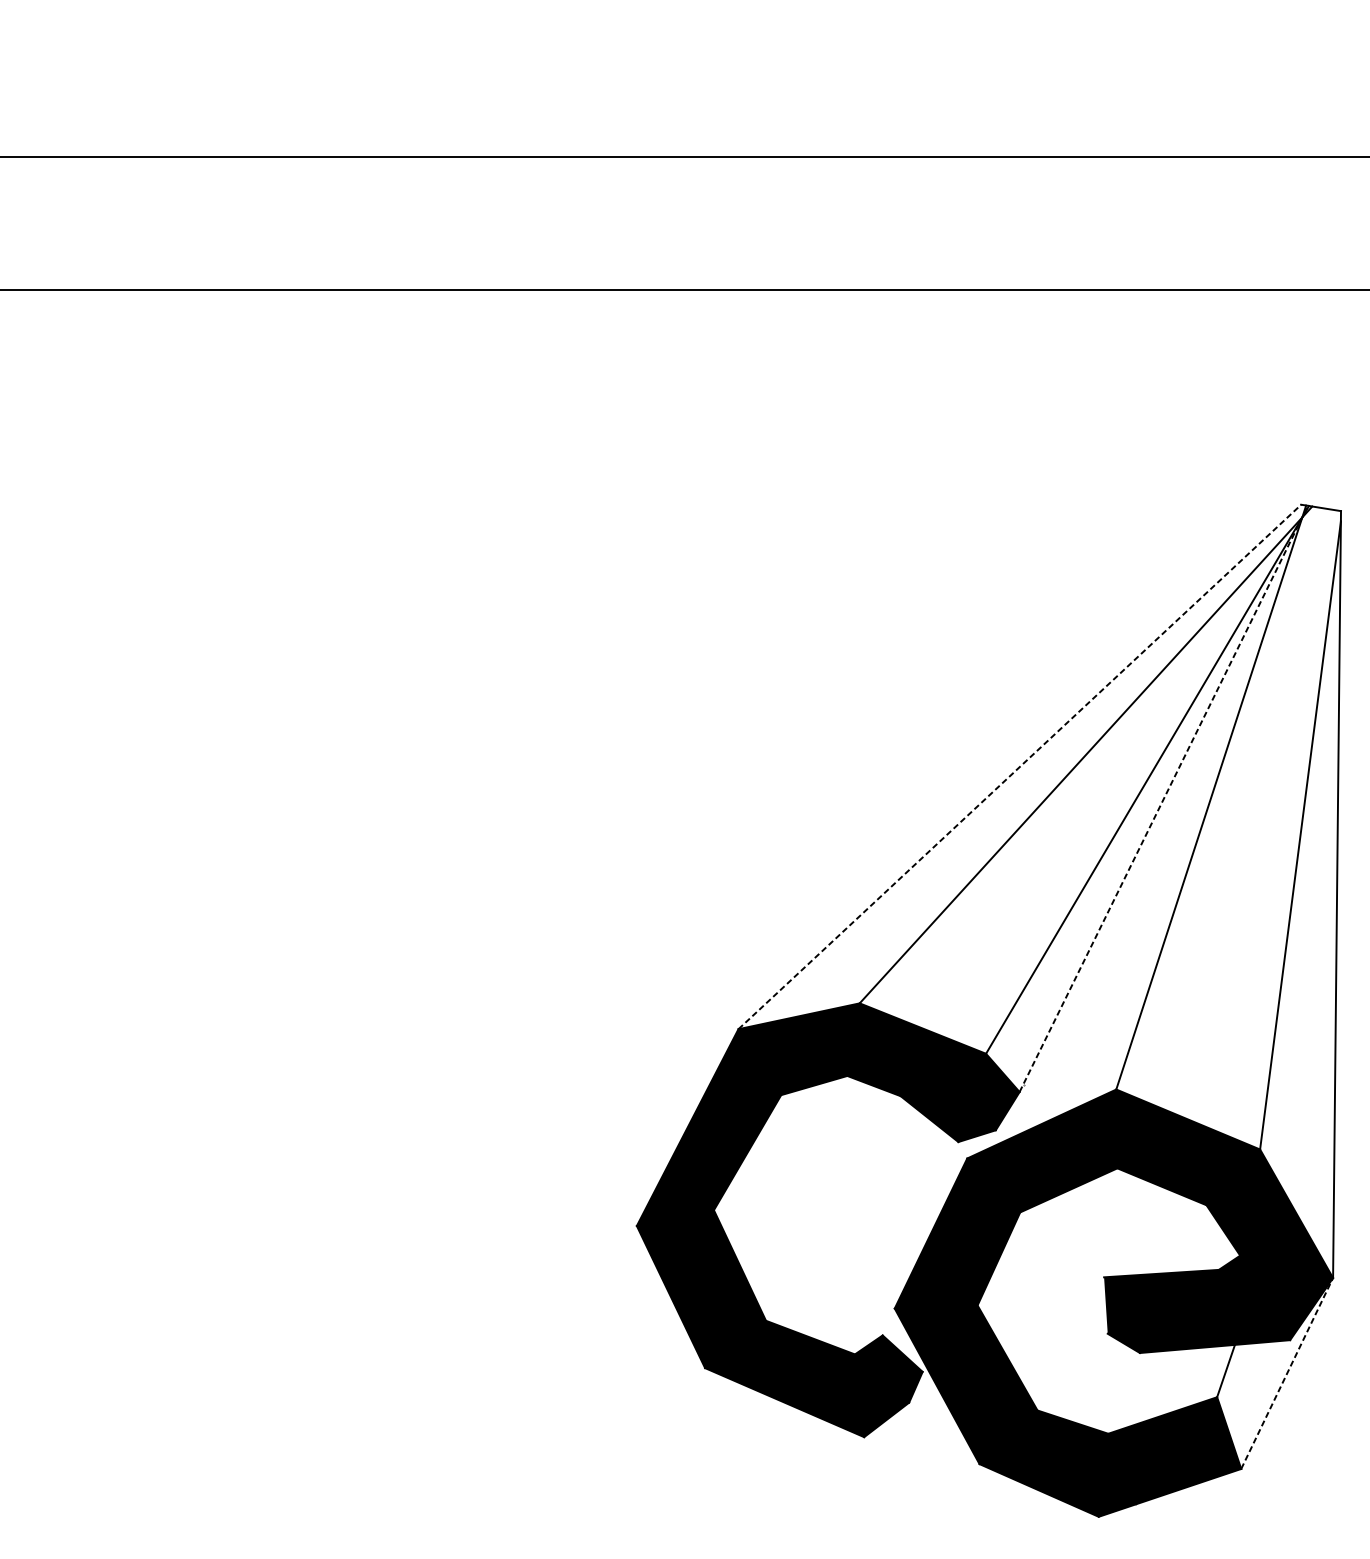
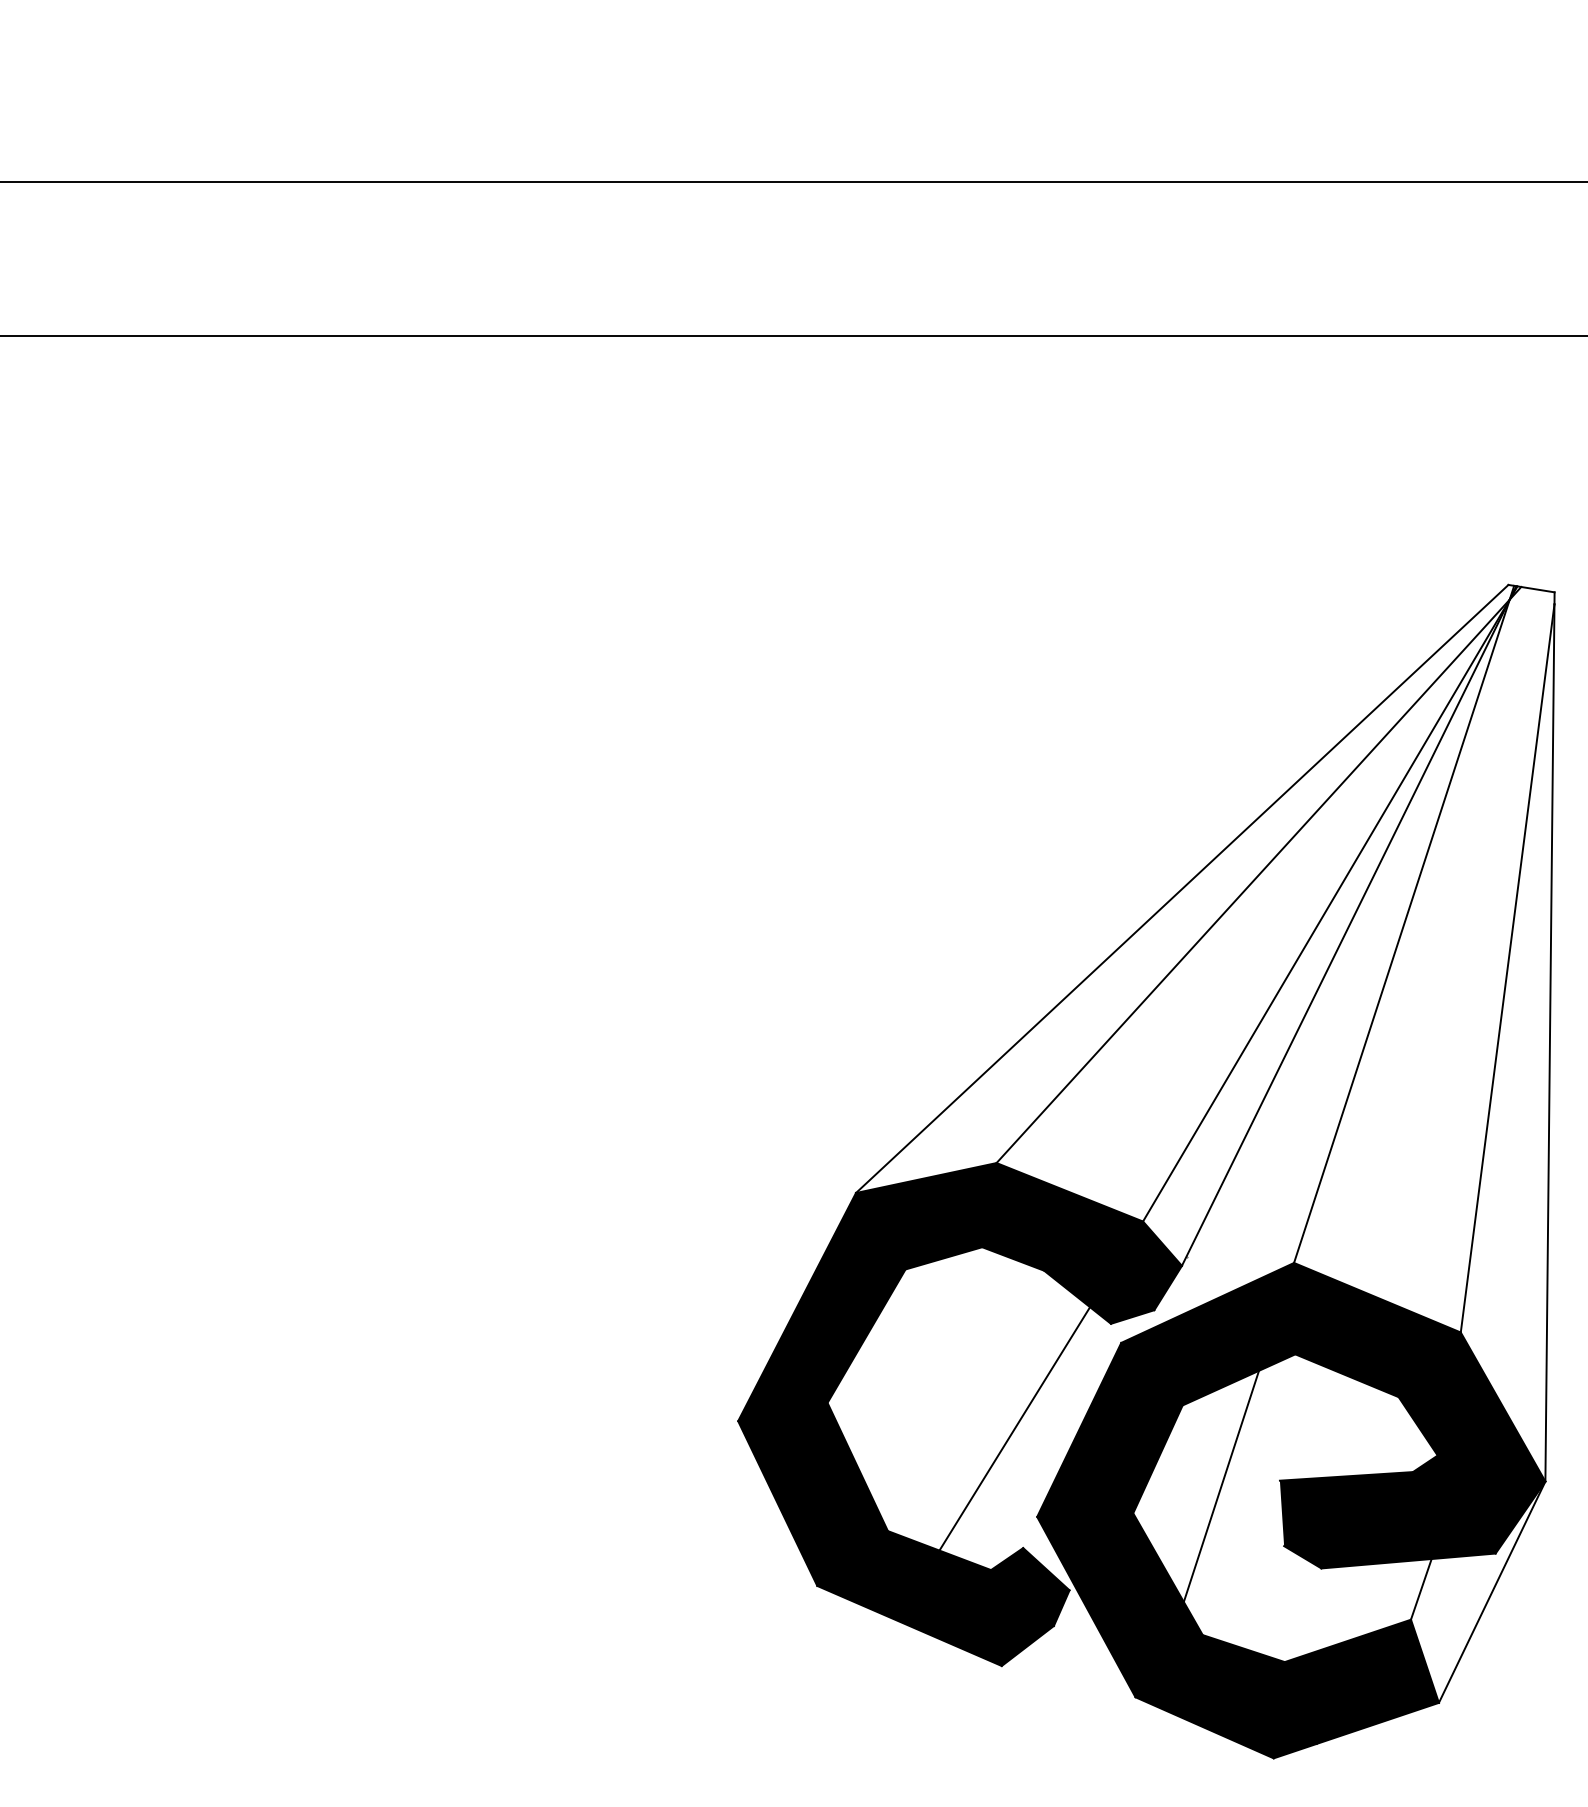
line: (1020, 766) -> (1182, 888), dashed -> solid
line: (1164, 799) -> (1349, 926), dashed -> solid
line: (875, 1232) -> (1014, 1428), added
line: (1053, 1282) -> (1221, 1486), added
line: (1287, 1373) -> (1492, 1592), dashed -> solid

